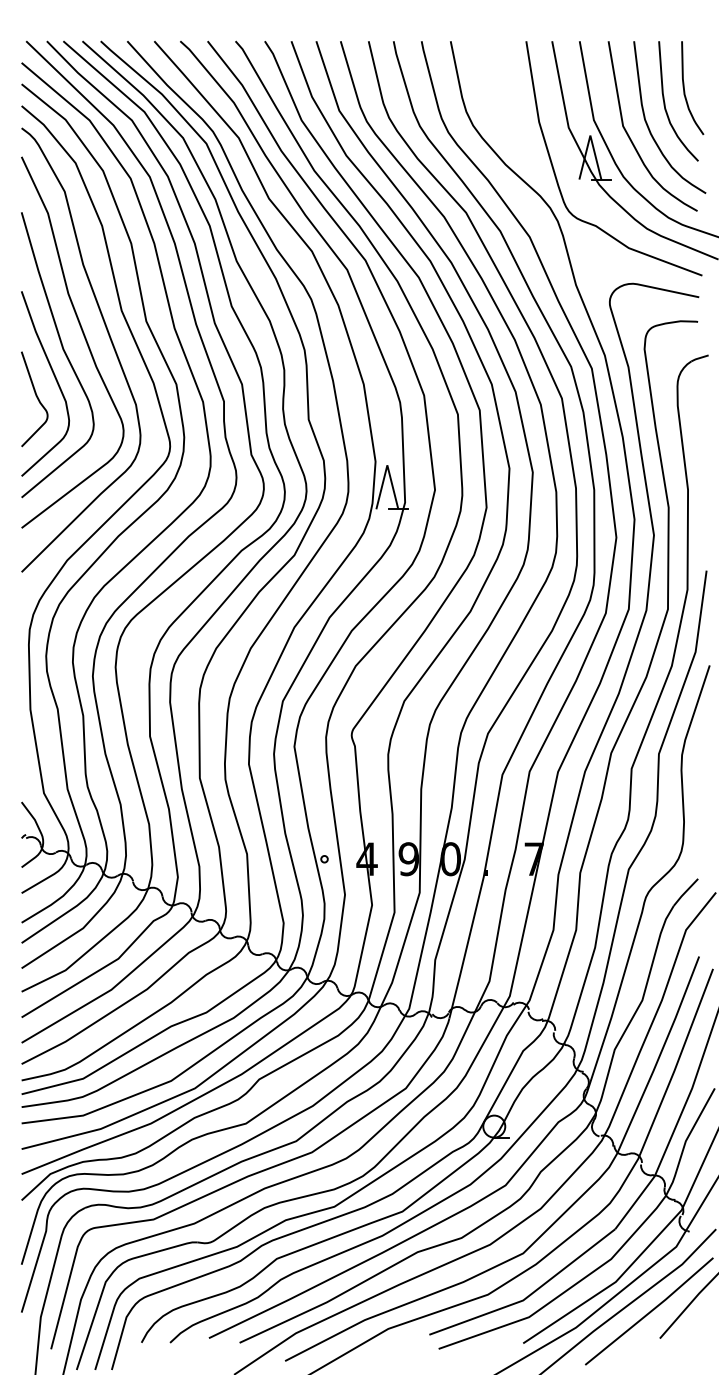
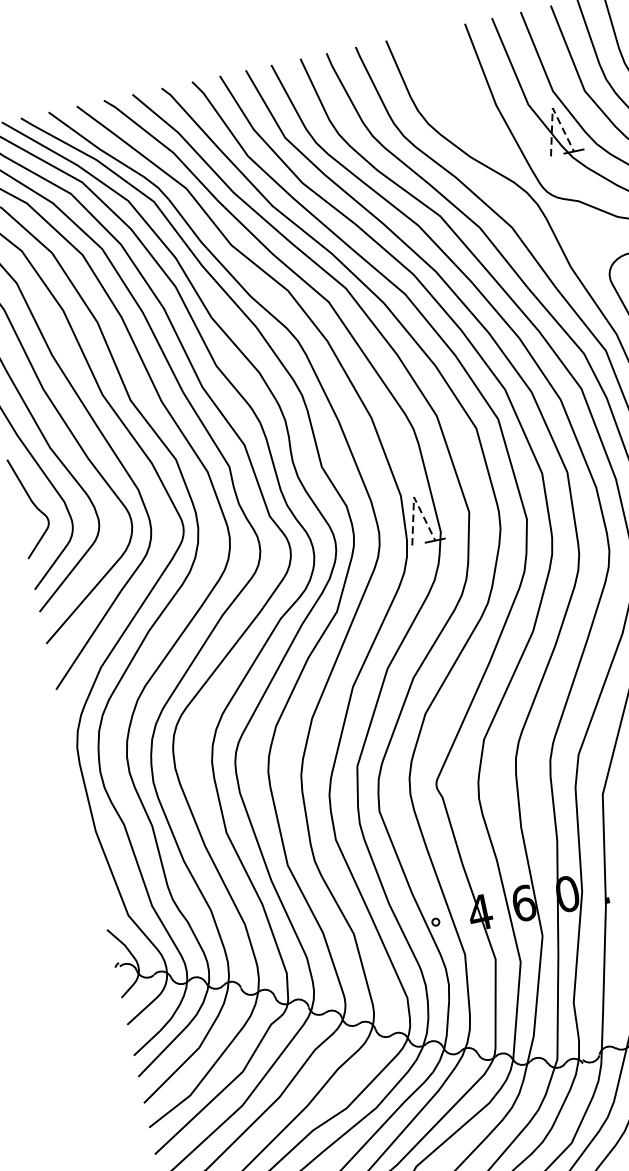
line: (590, 135) -> (552, 107), solid -> dashed
line: (387, 465) -> (414, 497), solid -> dashed
text: (408, 859) -> (523, 903), 9 -> 6

